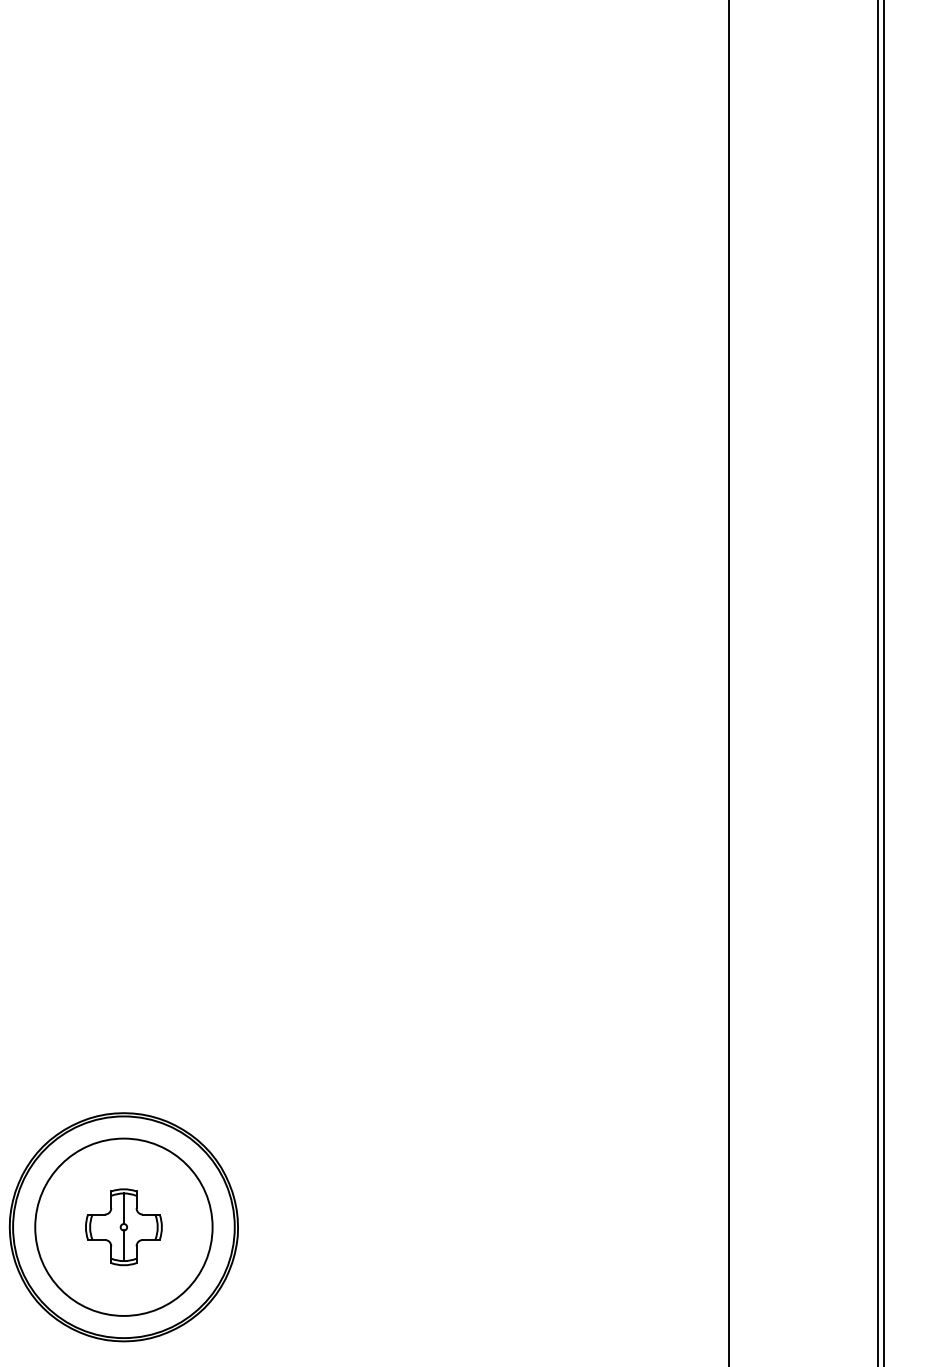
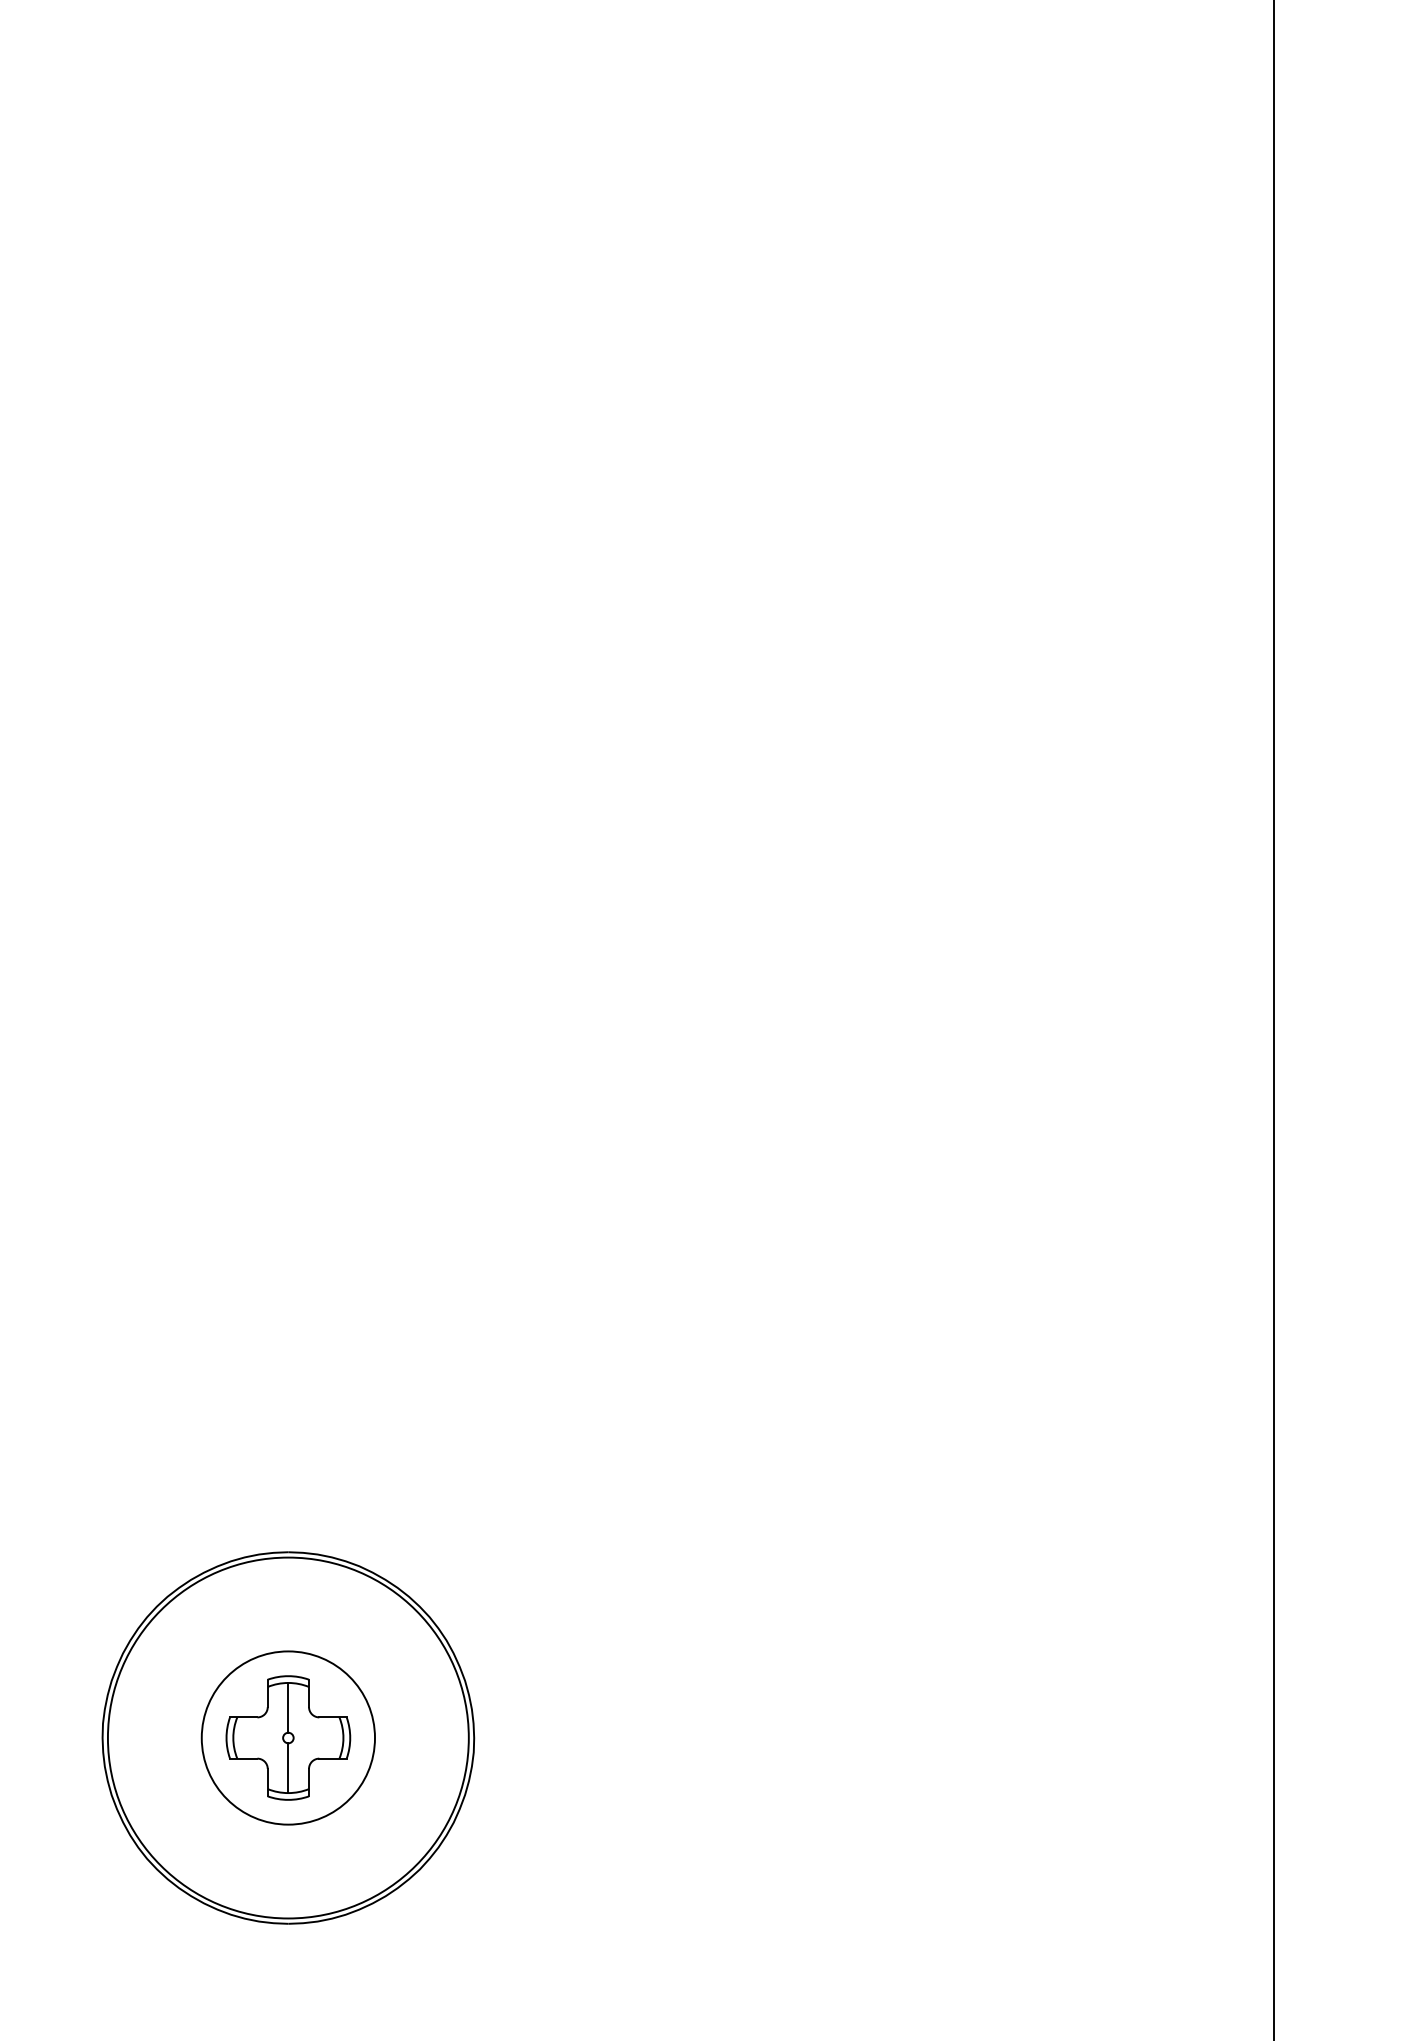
circle: (123, 1226) -> (287, 1736), size x0.6

